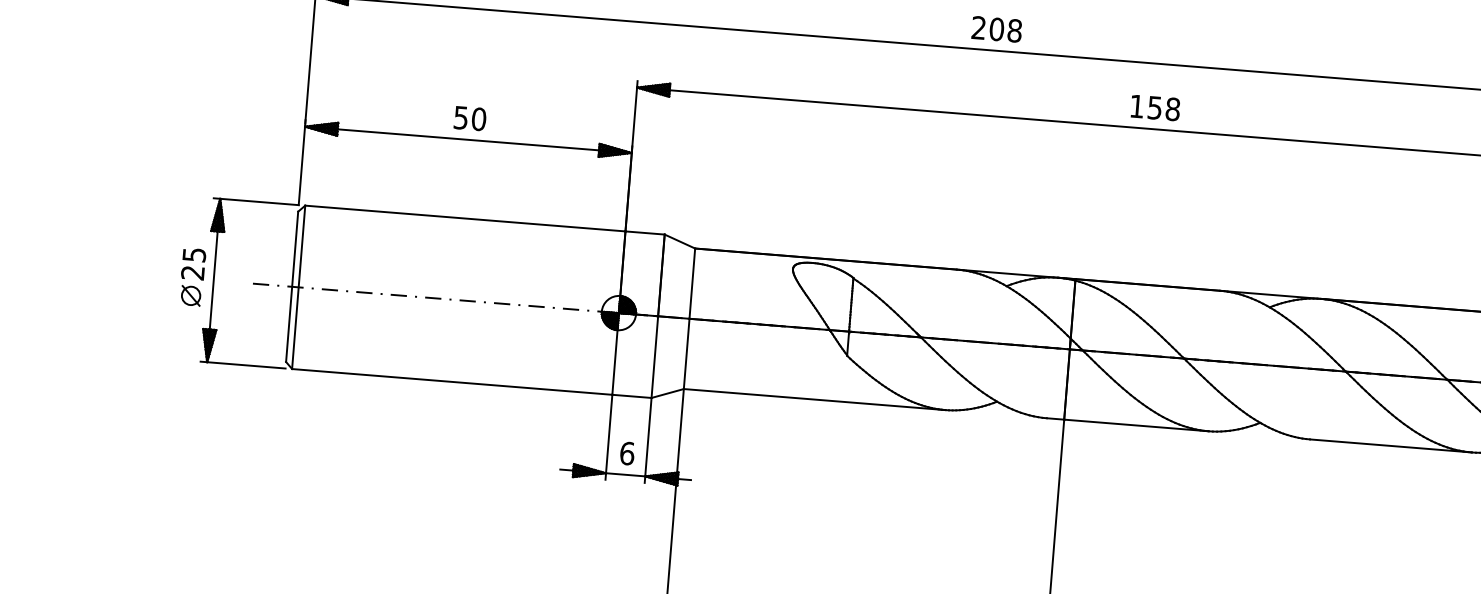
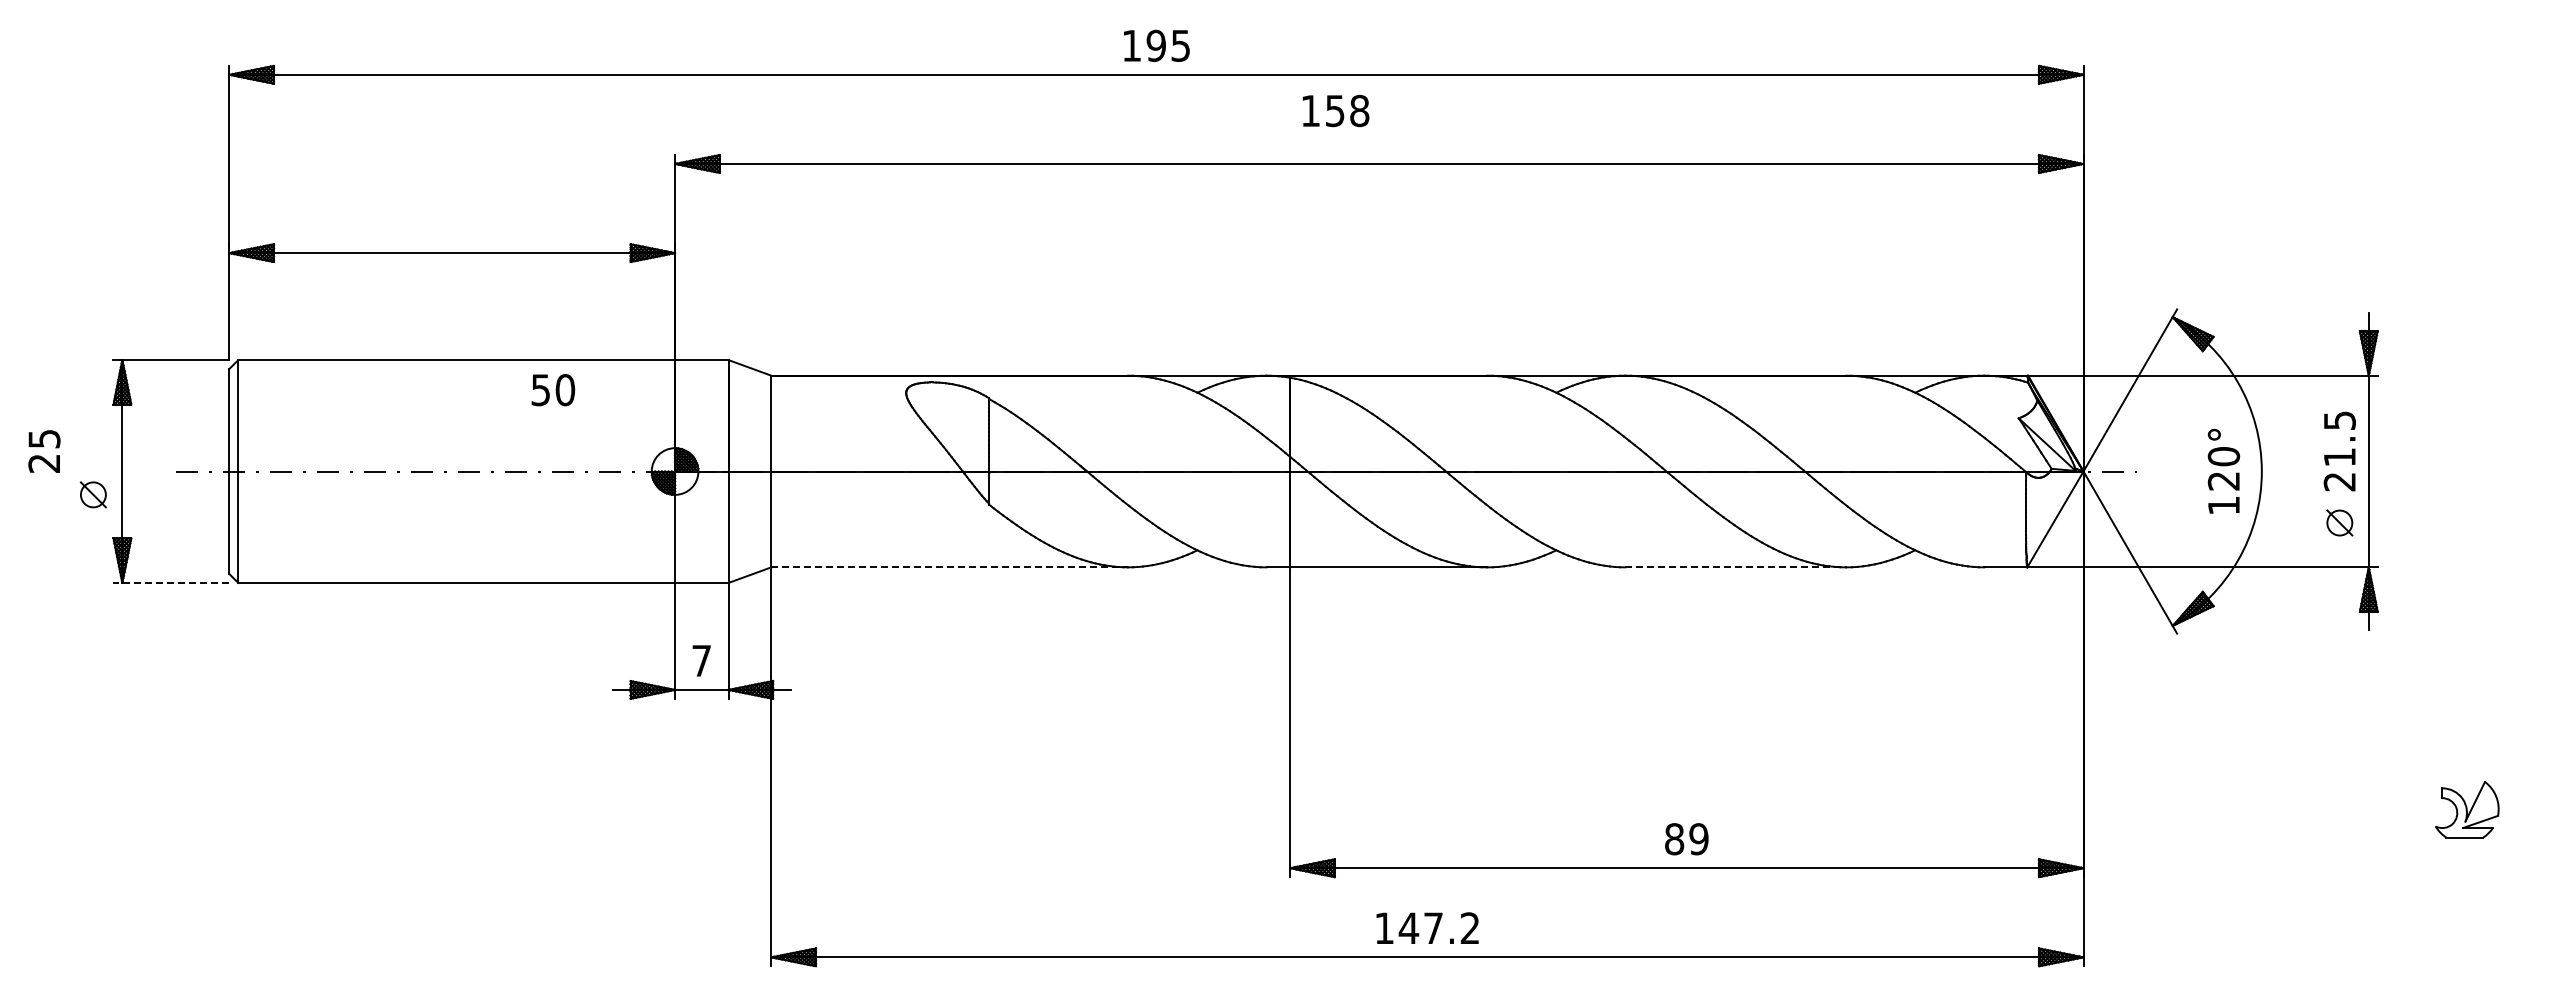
text: (996, 29) -> (1156, 45), 208 -> 195
text: (1155, 107) -> (1335, 110), moved
text: (470, 118) -> (553, 390), moved
text: (193, 264) -> (44, 451), moved
line: (243, 364) -> (171, 582), solid -> dashed
line: (815, 399) -> (950, 567), solid -> dashed
line: (1391, 446) -> (1736, 567), solid -> dashed
text: (627, 453) -> (701, 660), 6 -> 7

